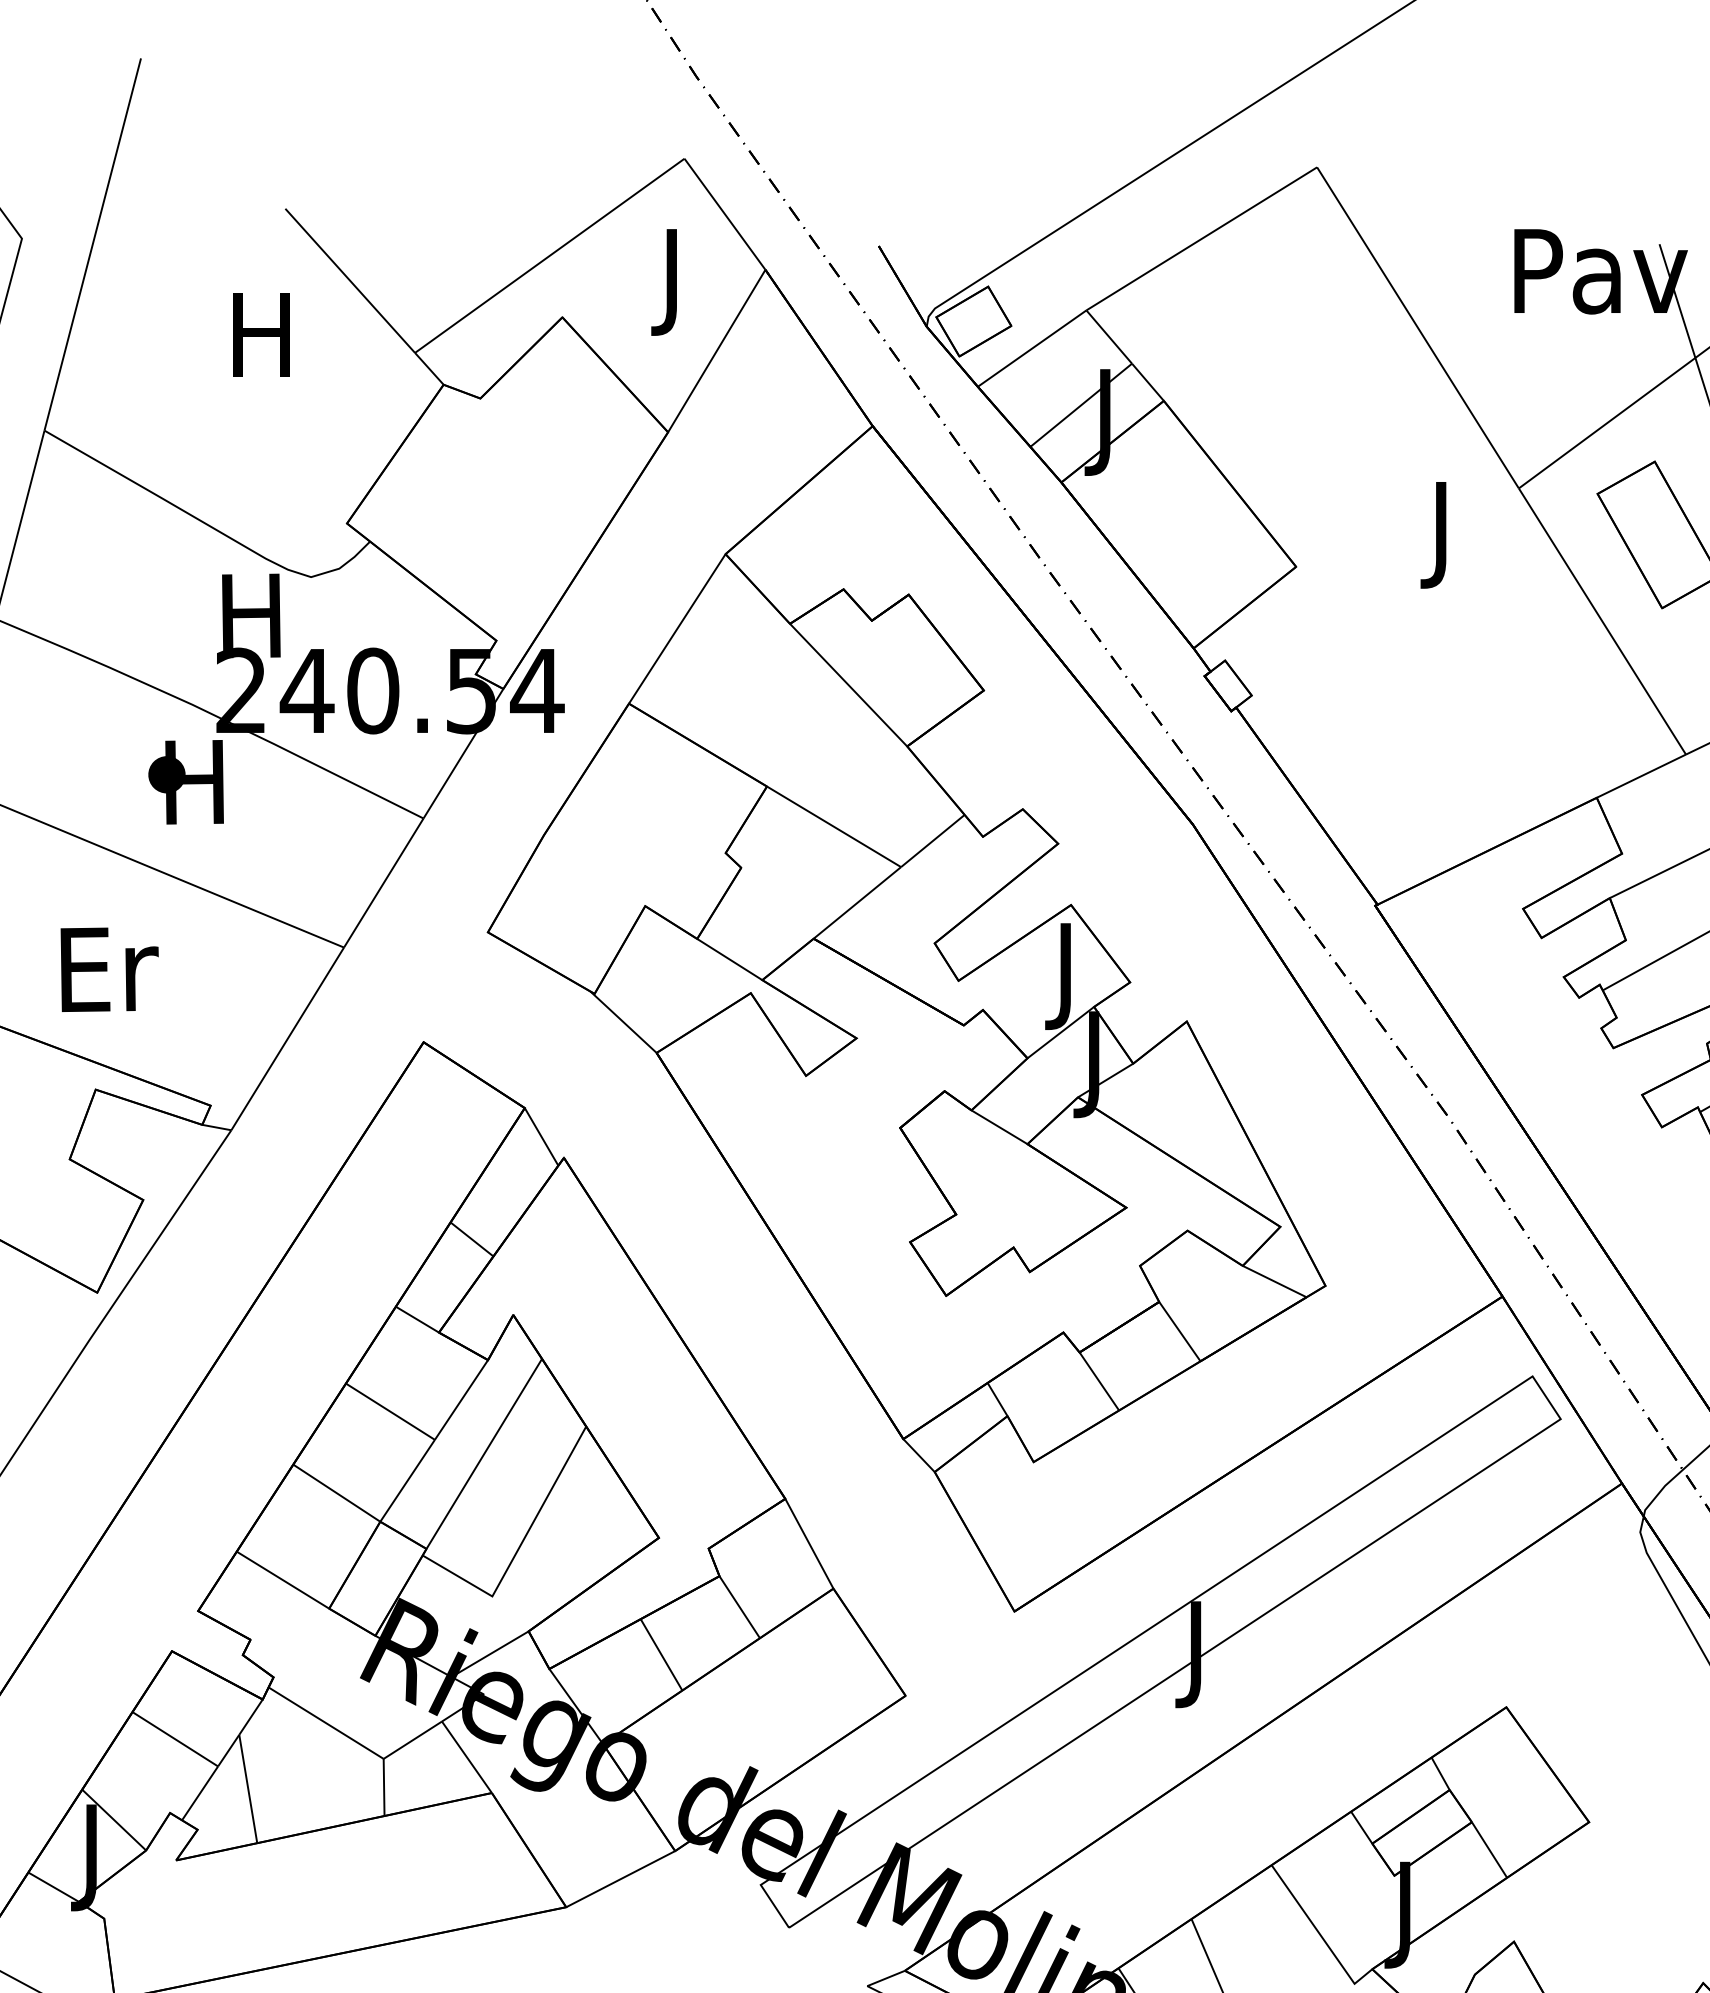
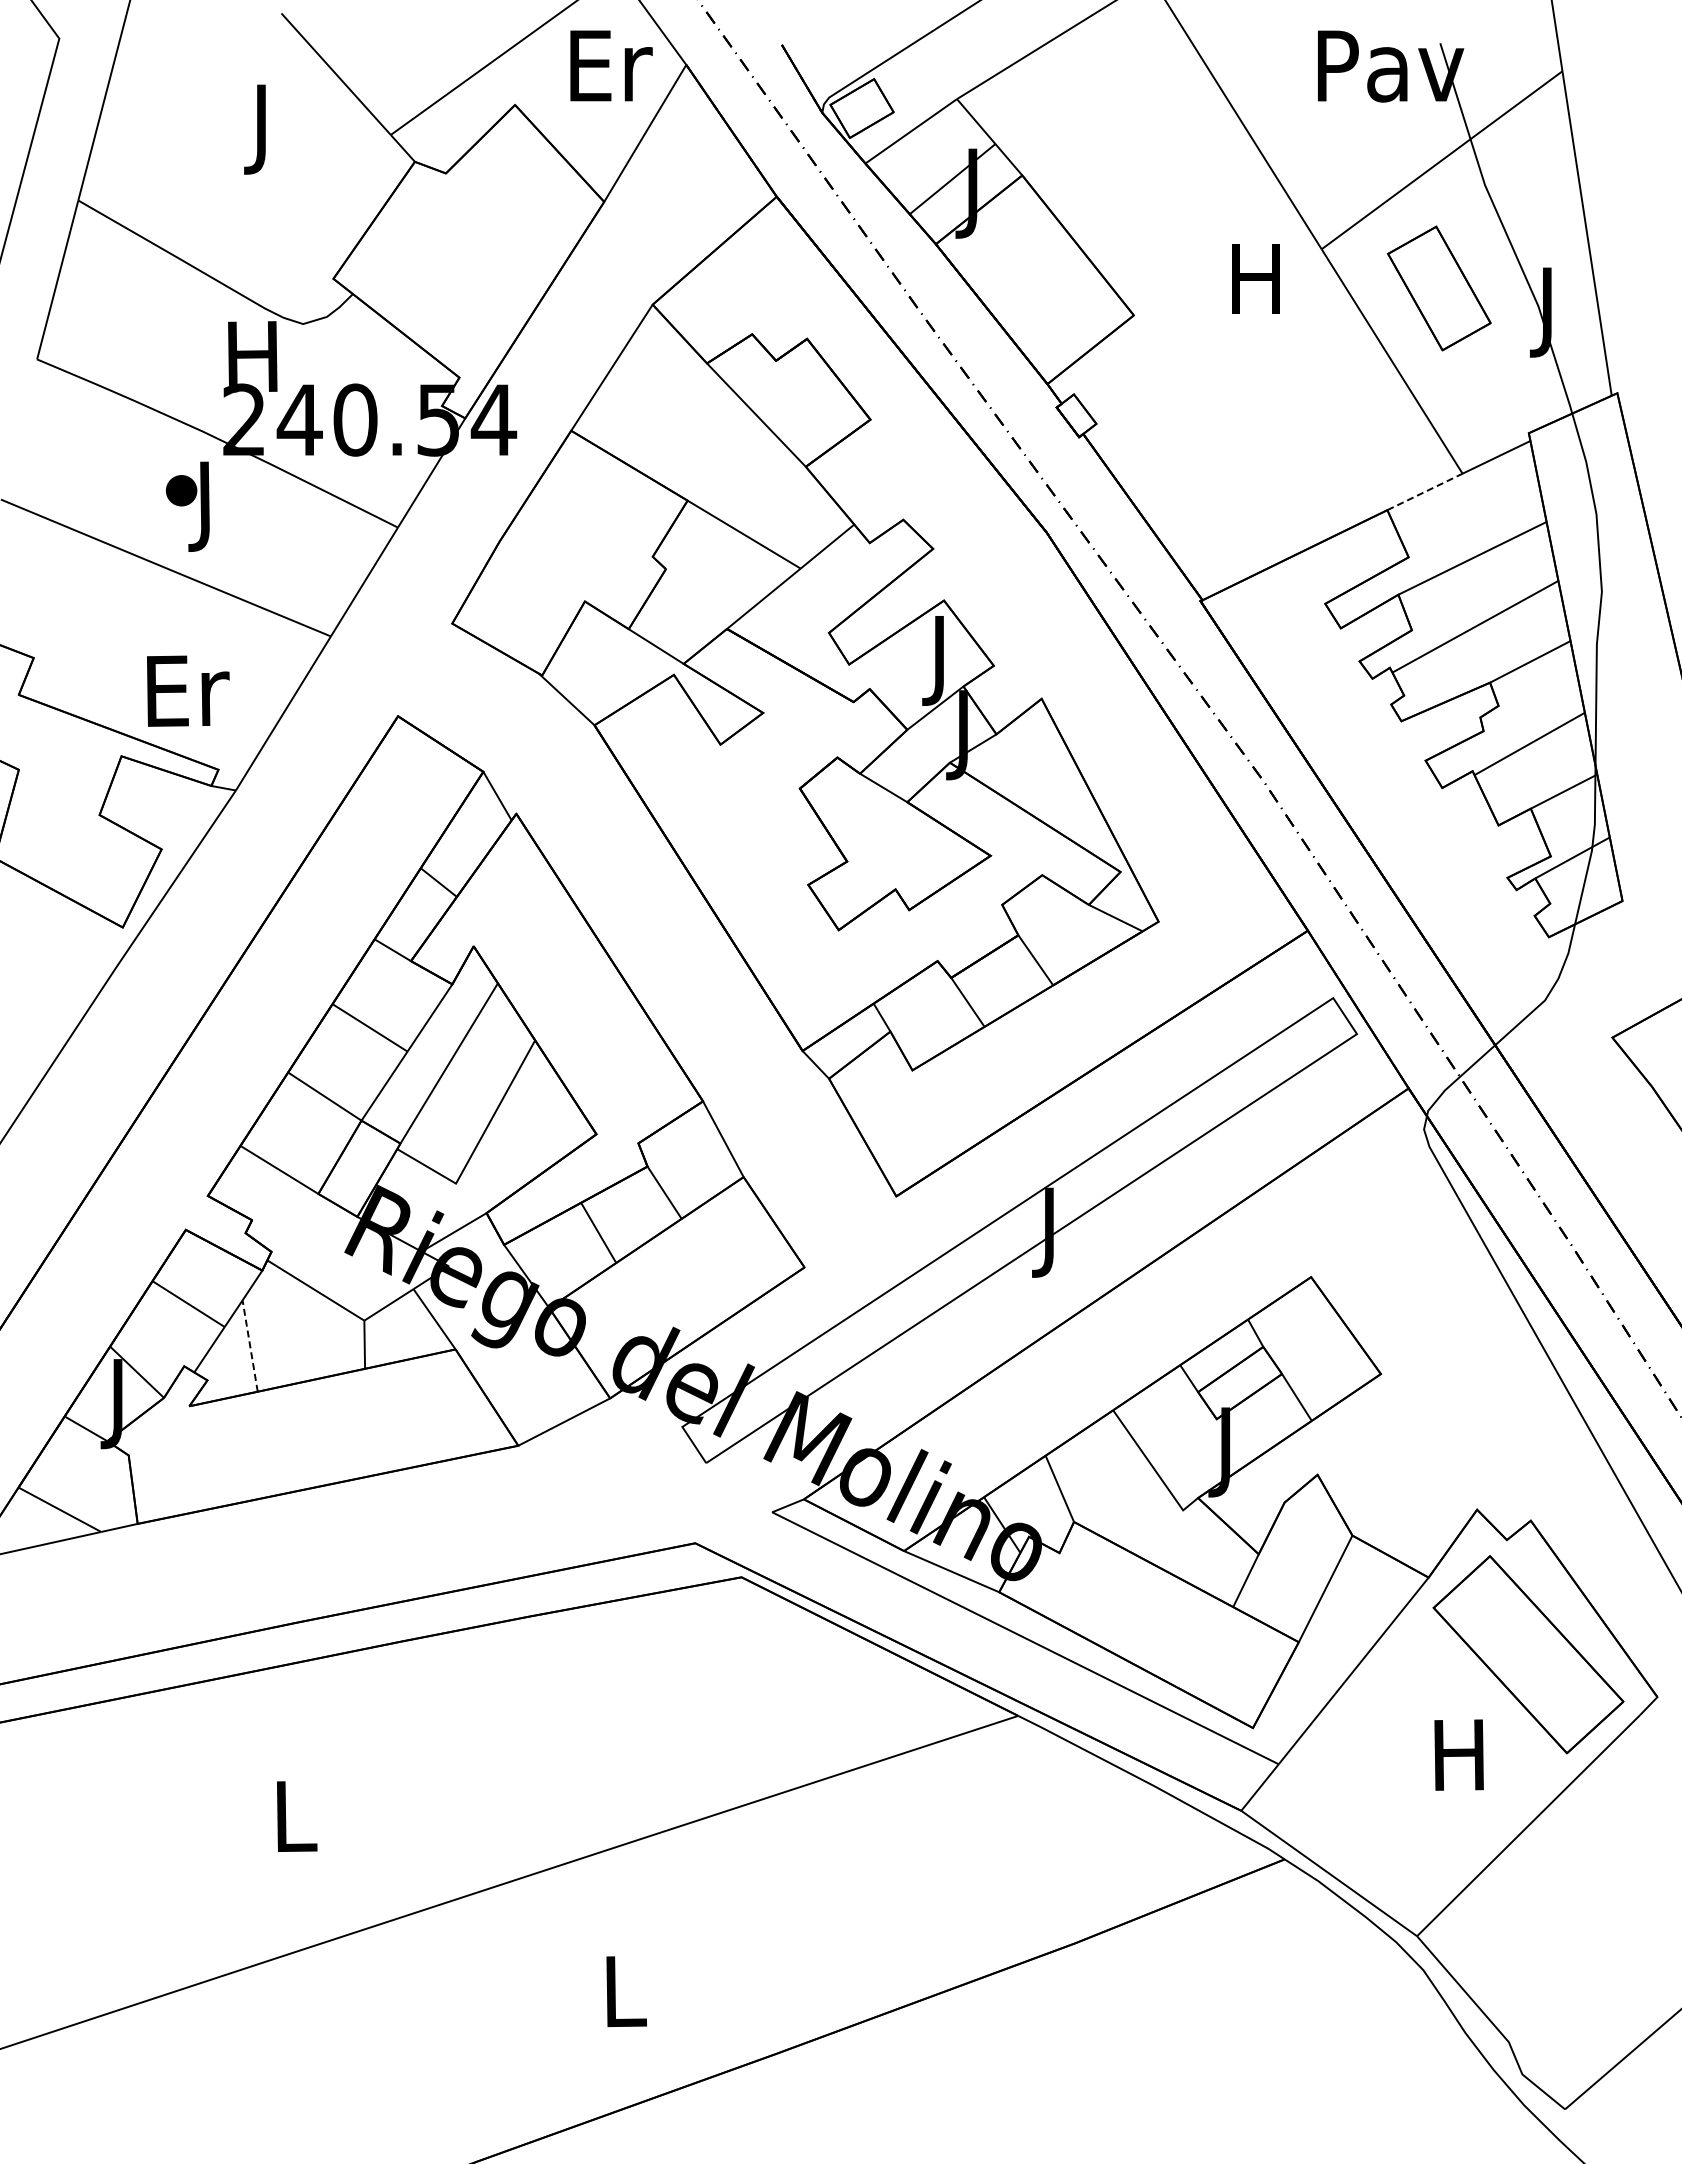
text: (676, 282) -> (611, 75), J -> Er
text: (261, 346) -> (261, 129), H -> J
text: (1440, 534) -> (1255, 288), J -> H
line: (1641, 775) -> (1425, 491), solid -> dashed
text: (194, 793) -> (204, 506), H -> J
text: (109, 968) -> (188, 690), moved
line: (248, 1788) -> (250, 1345), solid -> dashed

